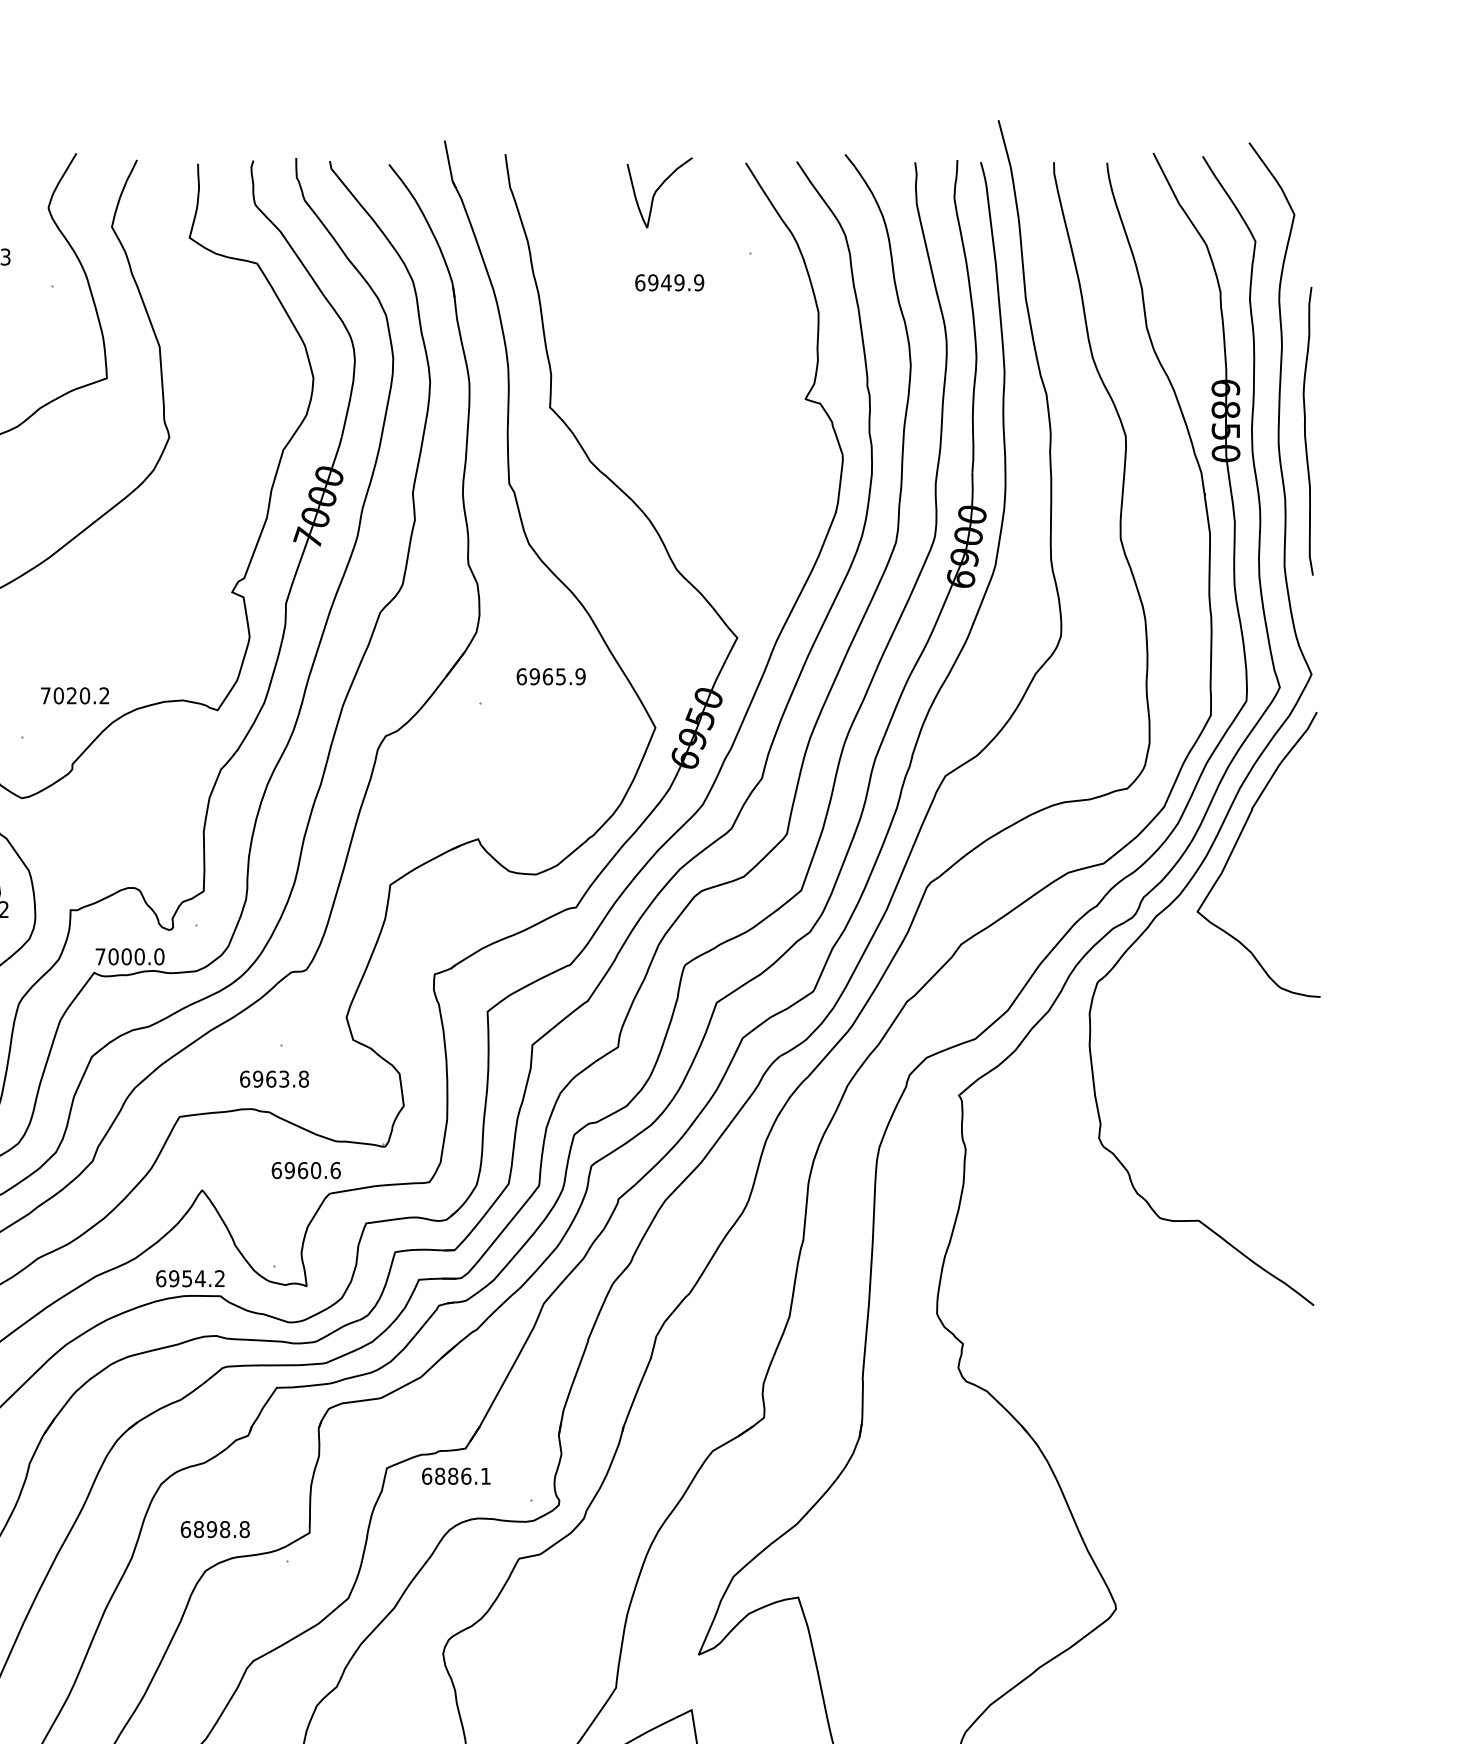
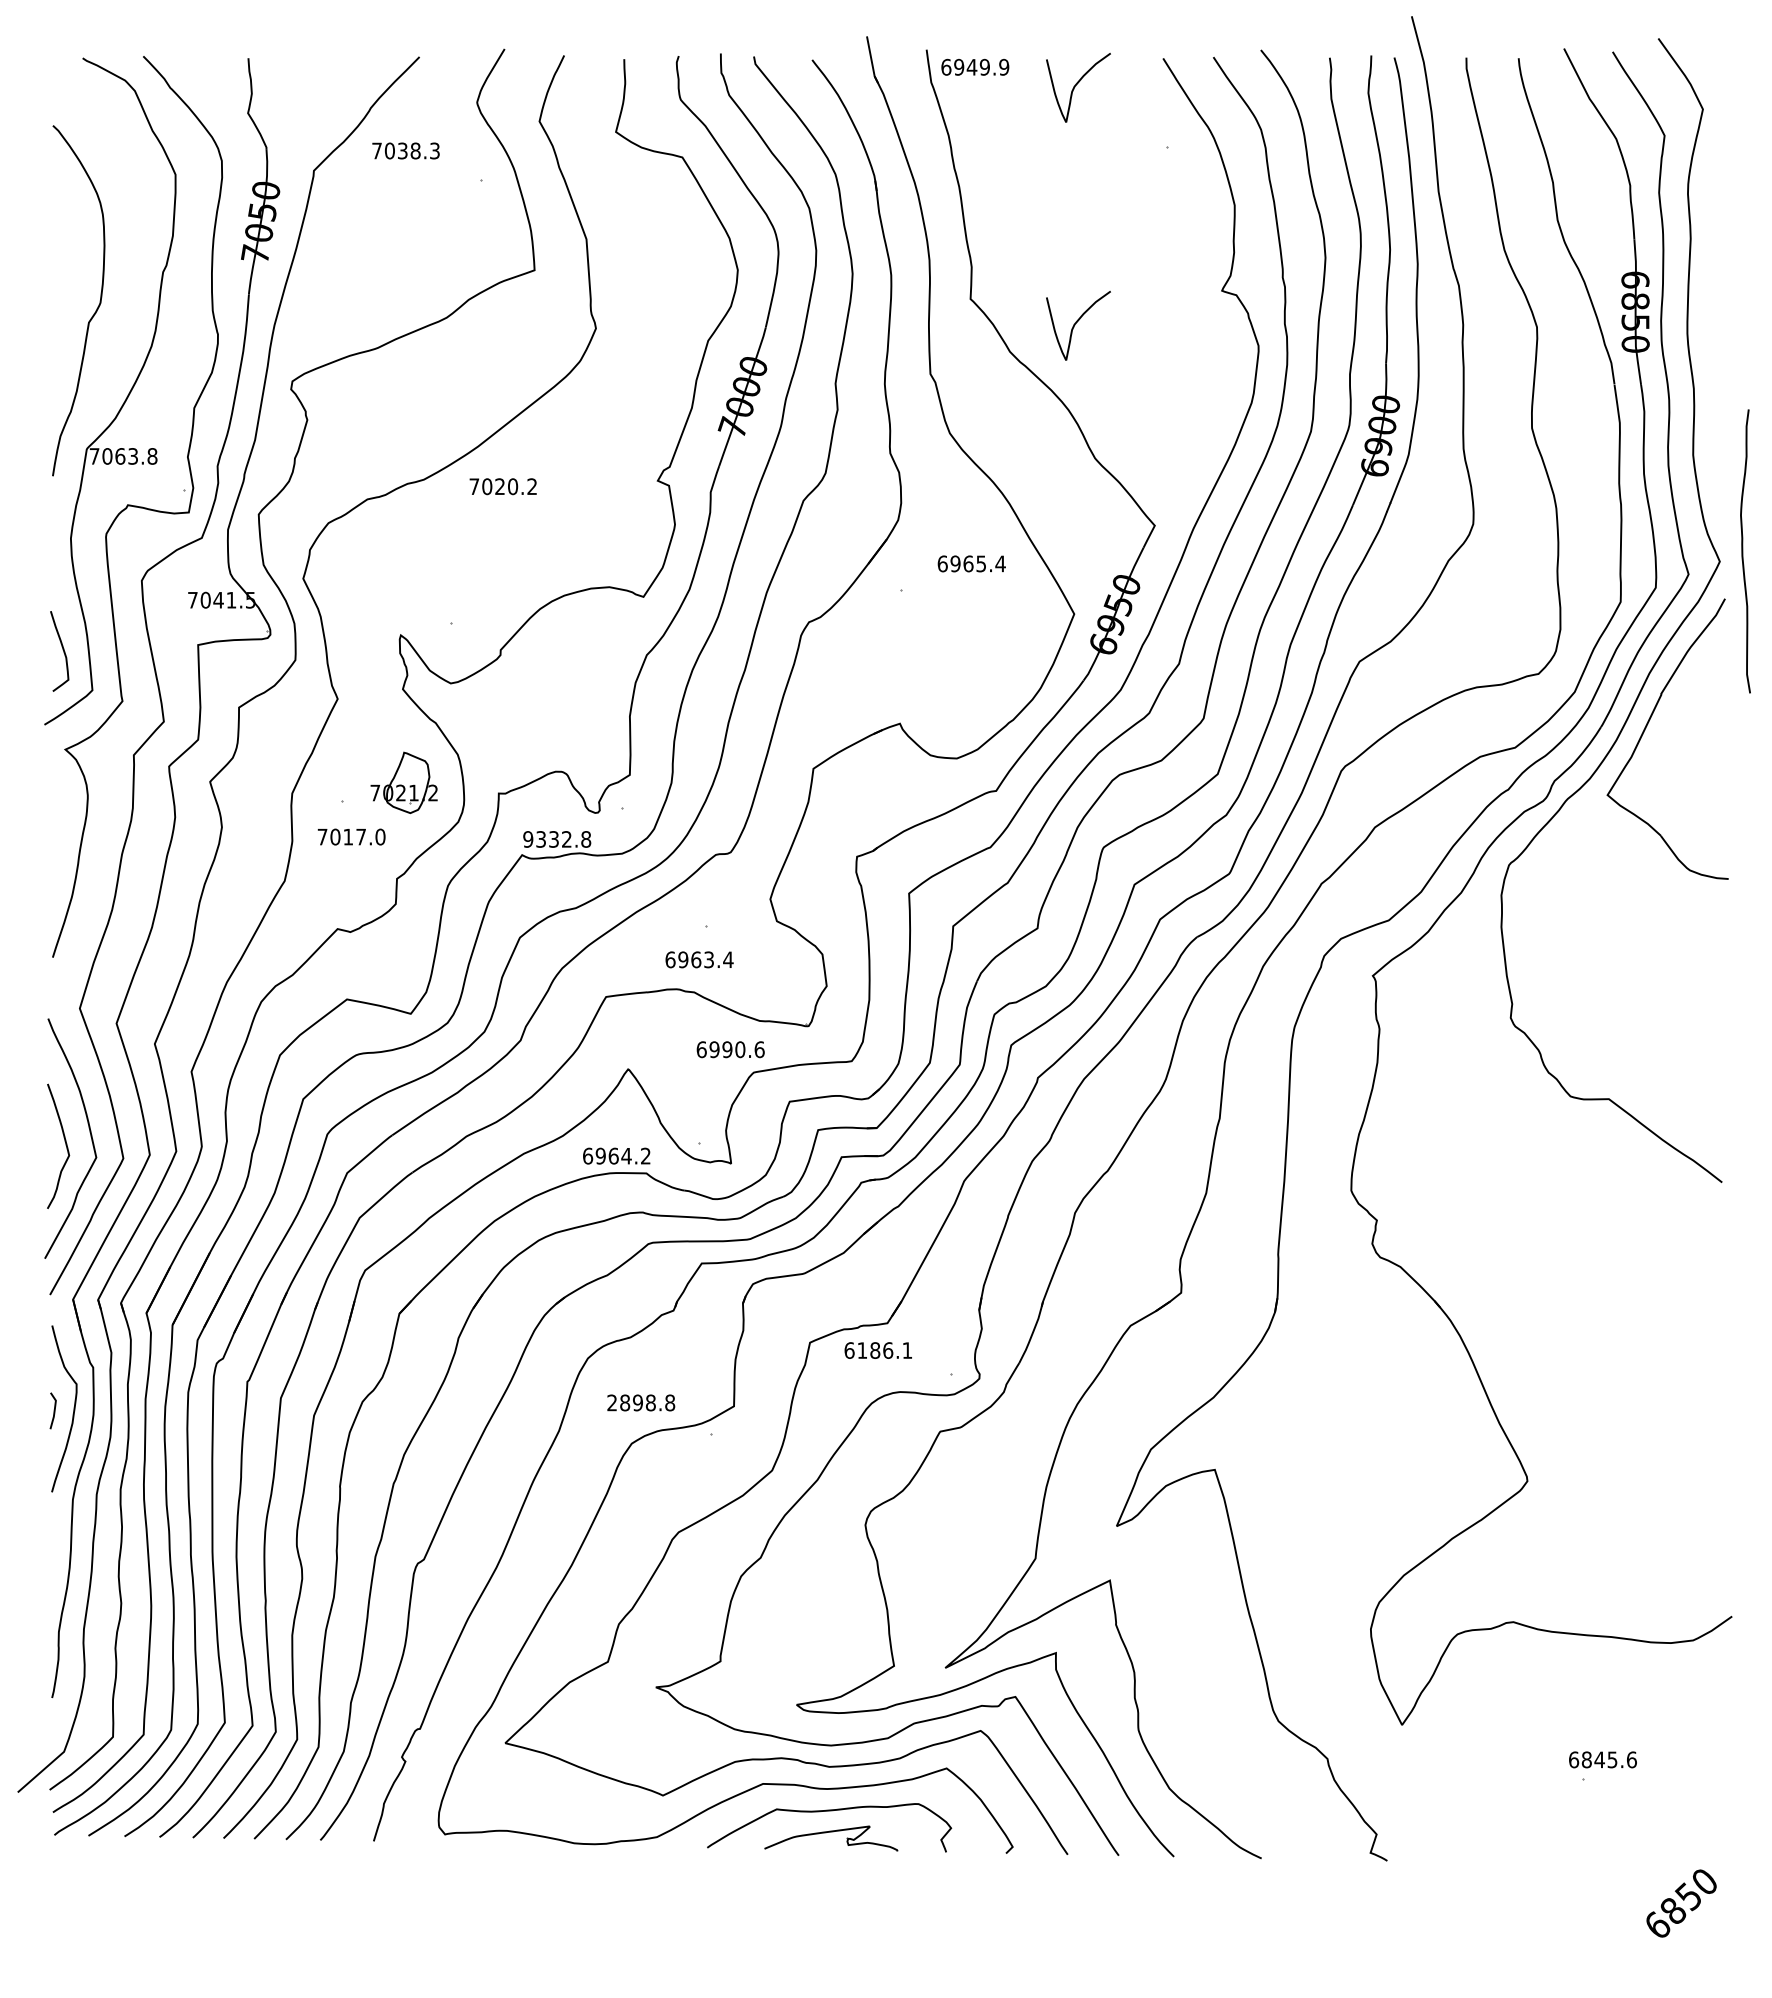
text: (669, 281) -> (975, 66), moved
curve: (1306, 431) -> (1743, 551), moved
curve: (657, 432) -> (1076, 323), added
text: (580, 676) -> (1000, 563), 6965.9 -> 6965.4
text: (74, 695) -> (502, 486), moved
text: (130, 956) -> (557, 839), 7000.0 -> 9332.8
text: (304, 1078) -> (728, 959), 6963.8 -> 6963.4
text: (302, 1170) -> (727, 1049), 6960.6 -> 6990.6
text: (187, 1278) -> (613, 1155), 6954.2 -> 6964.2
text: (440, 1476) -> (862, 1350), 6886.1 -> 6186.1
text: (186, 1529) -> (612, 1402), 6898.8 -> 2898.8

